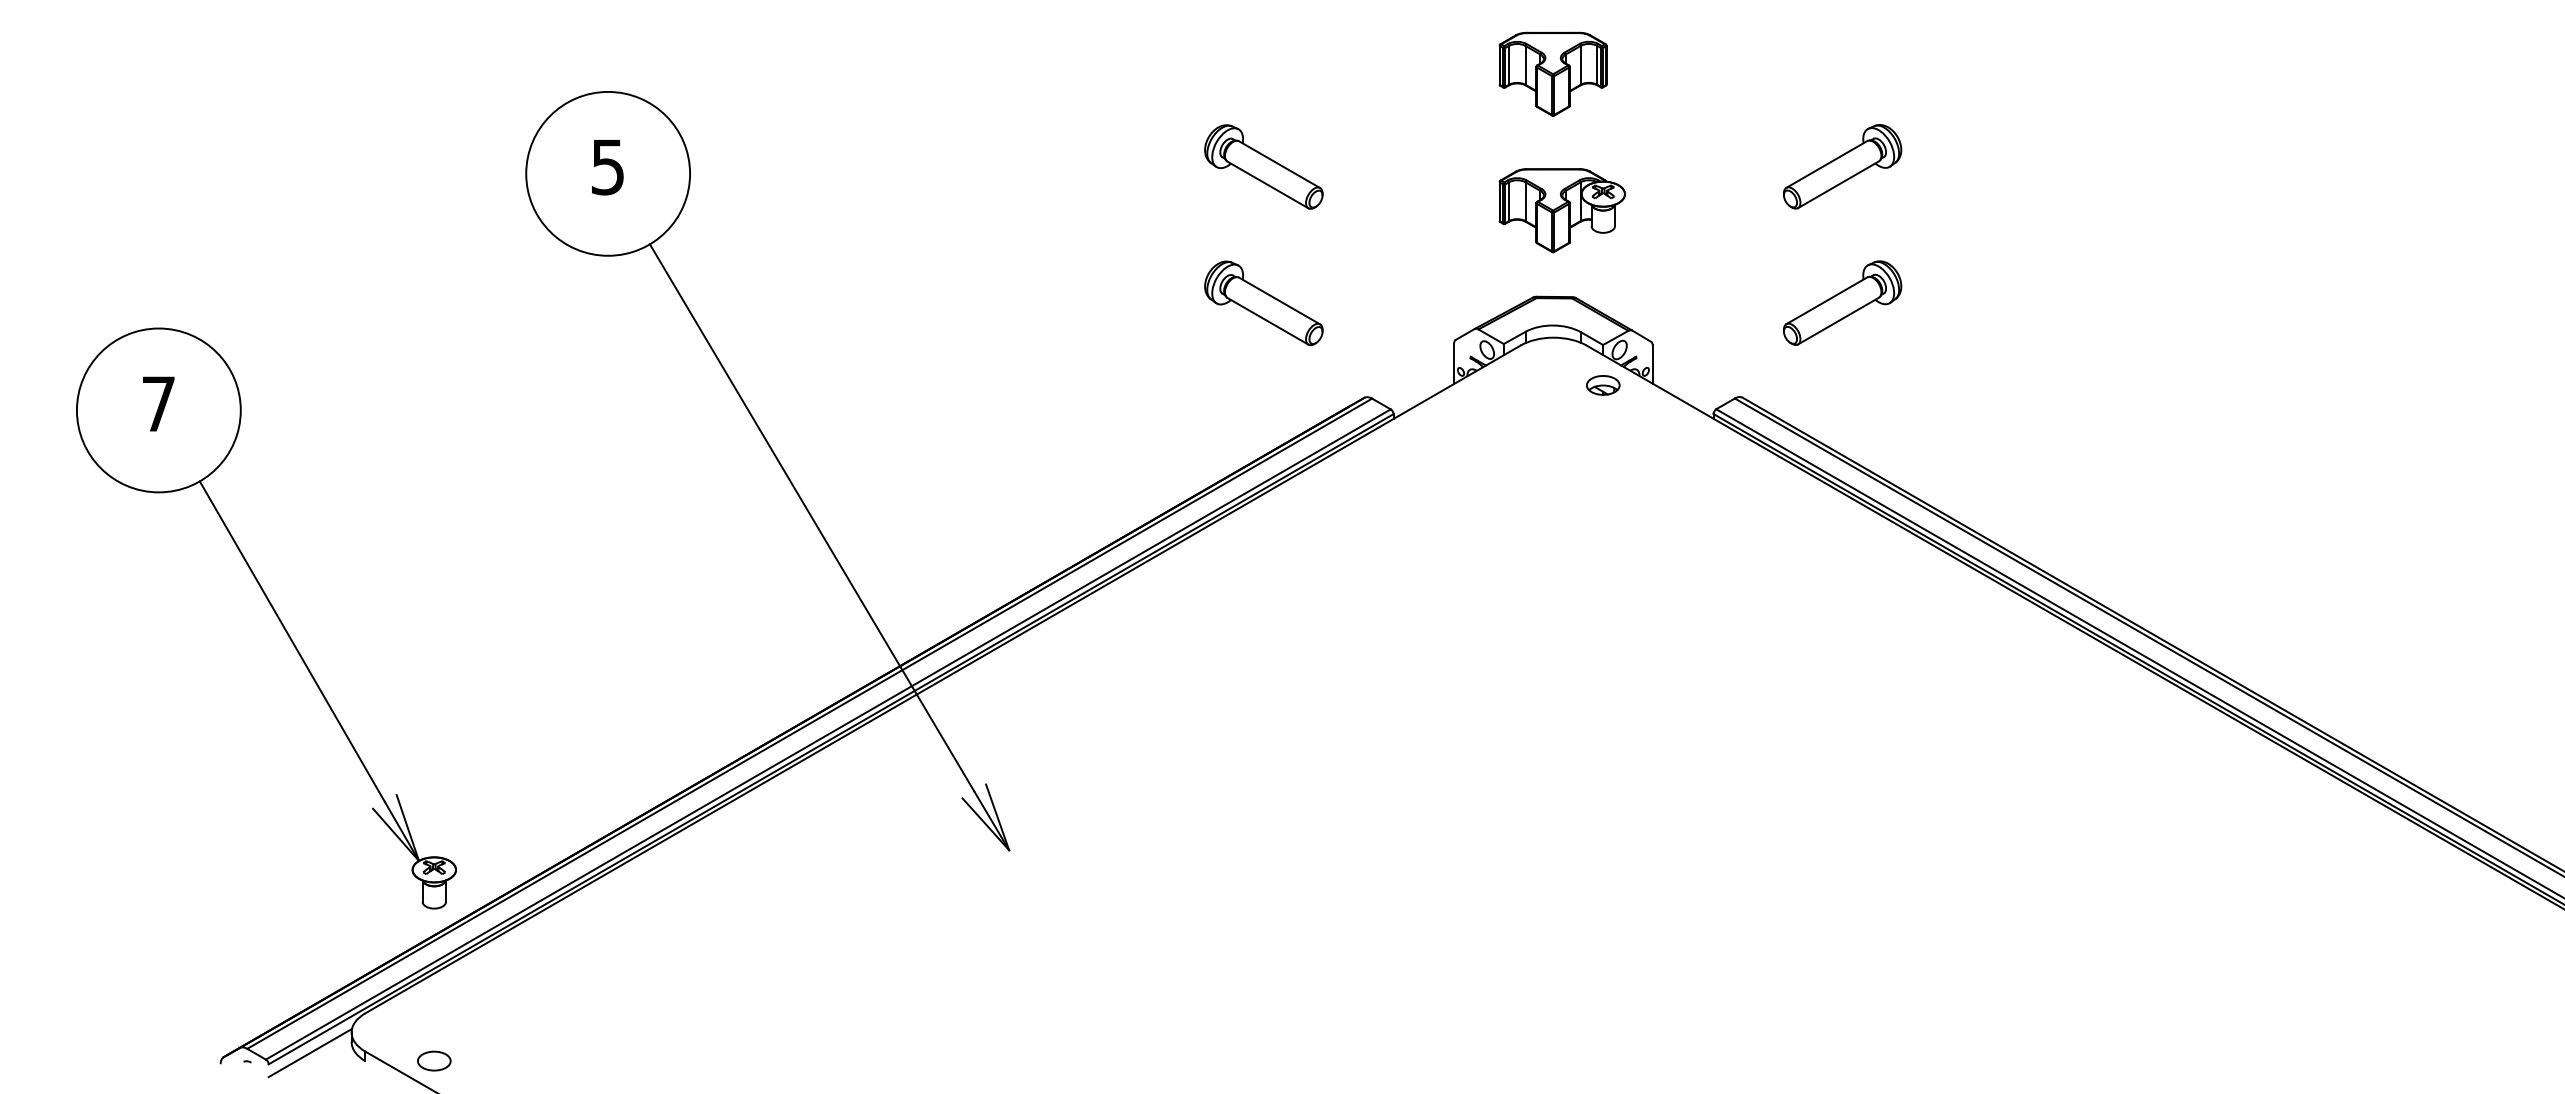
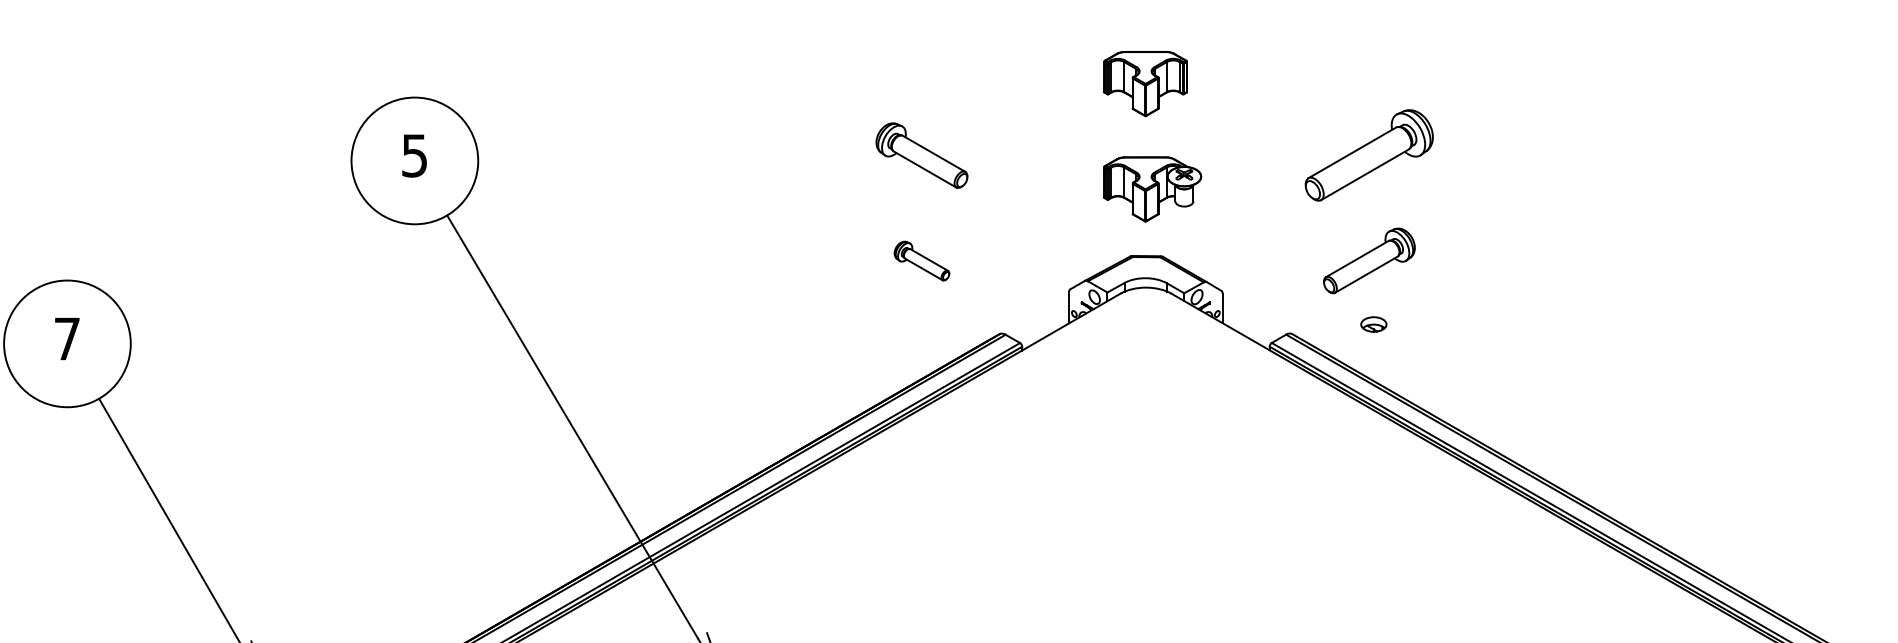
part: (1842, 166) -> (1369, 155), size x1.4
part: (1263, 303) -> (921, 261), size x0.6
part: (1603, 385) -> (1374, 324), moved

